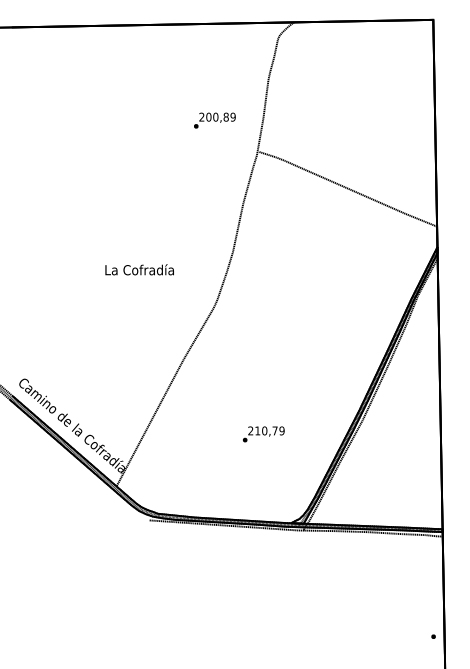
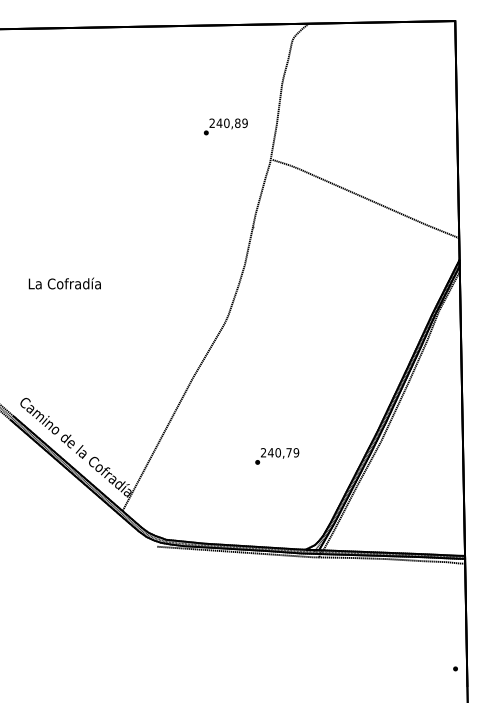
text: (208, 116) -> (219, 122), 200,89 -> 240,89
text: (139, 269) -> (64, 283), moved
text: (257, 430) -> (270, 452), 210,79 -> 240,79

